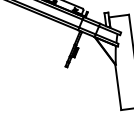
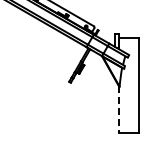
line: (118, 88) -> (119, 110), solid -> dashed

